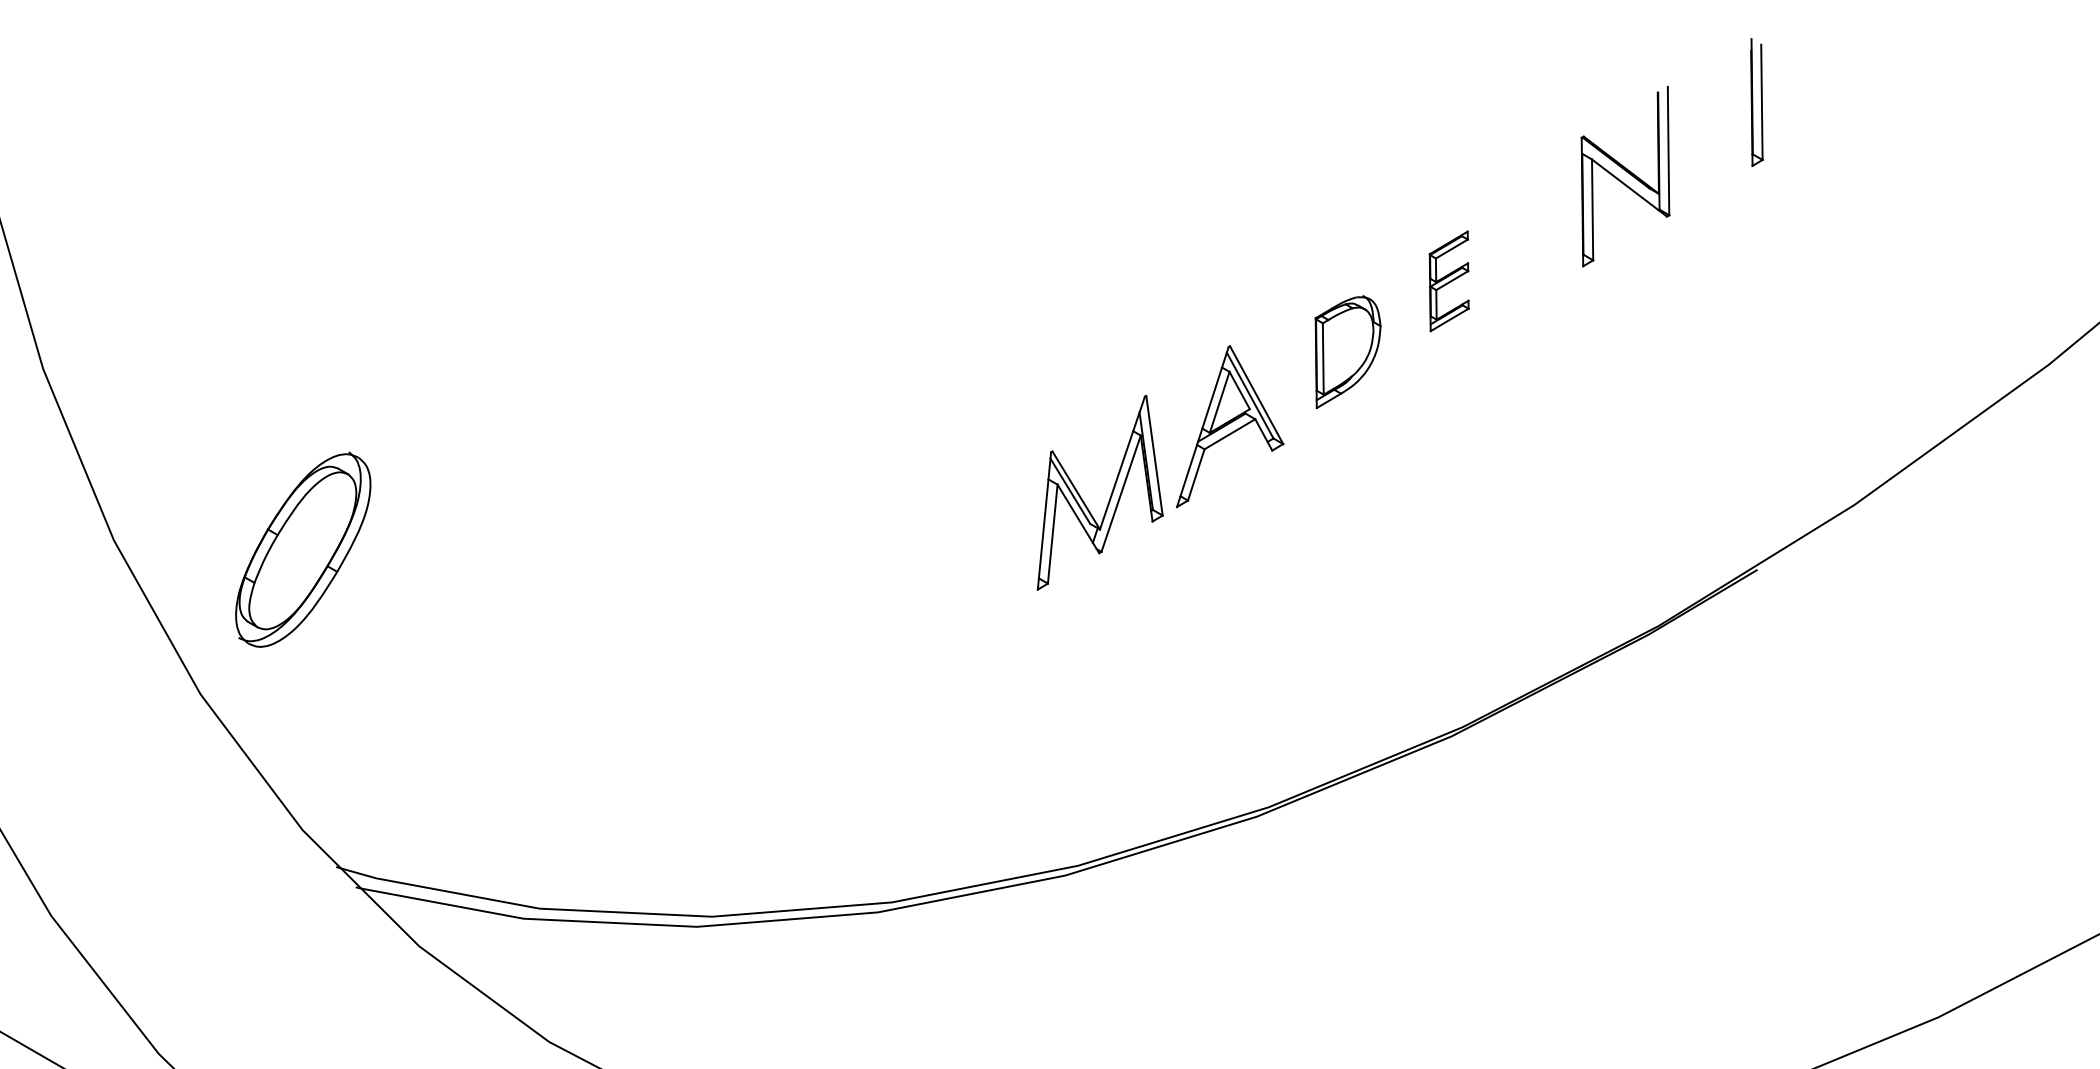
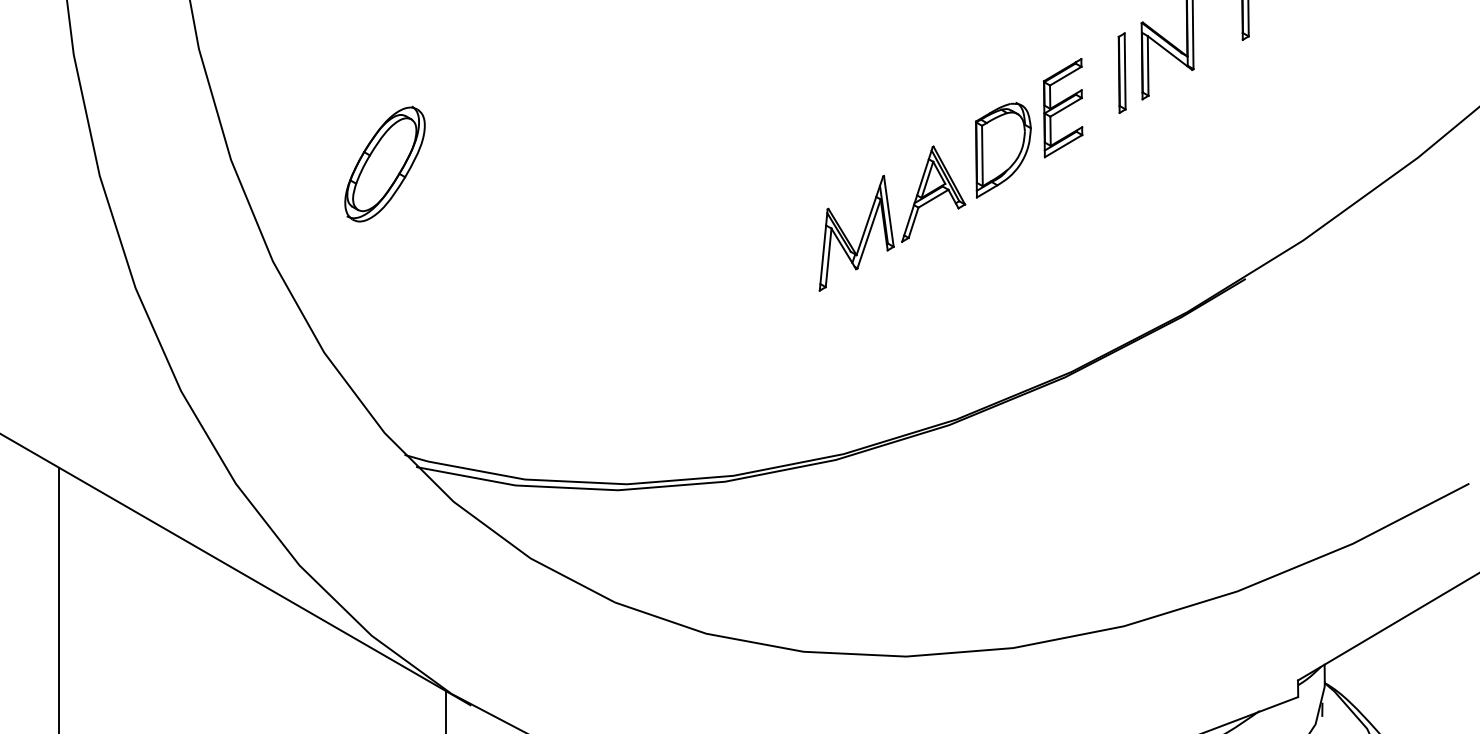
part: (1547, 220) -> (1121, 72), added
part: (1449, 281) -> (1063, 108), size x1.67
part: (1348, 351) -> (1003, 149), size x1.43
part: (302, 548) -> (384, 163), moved

